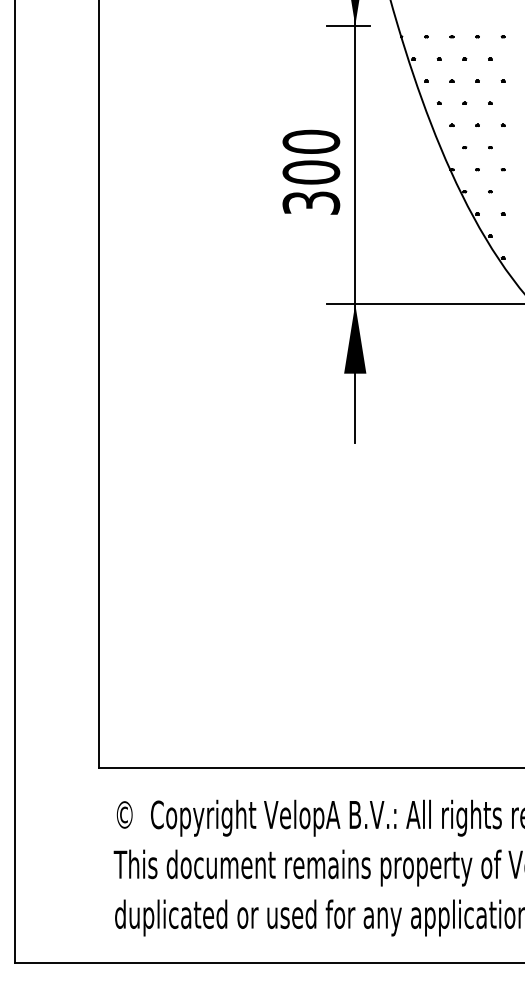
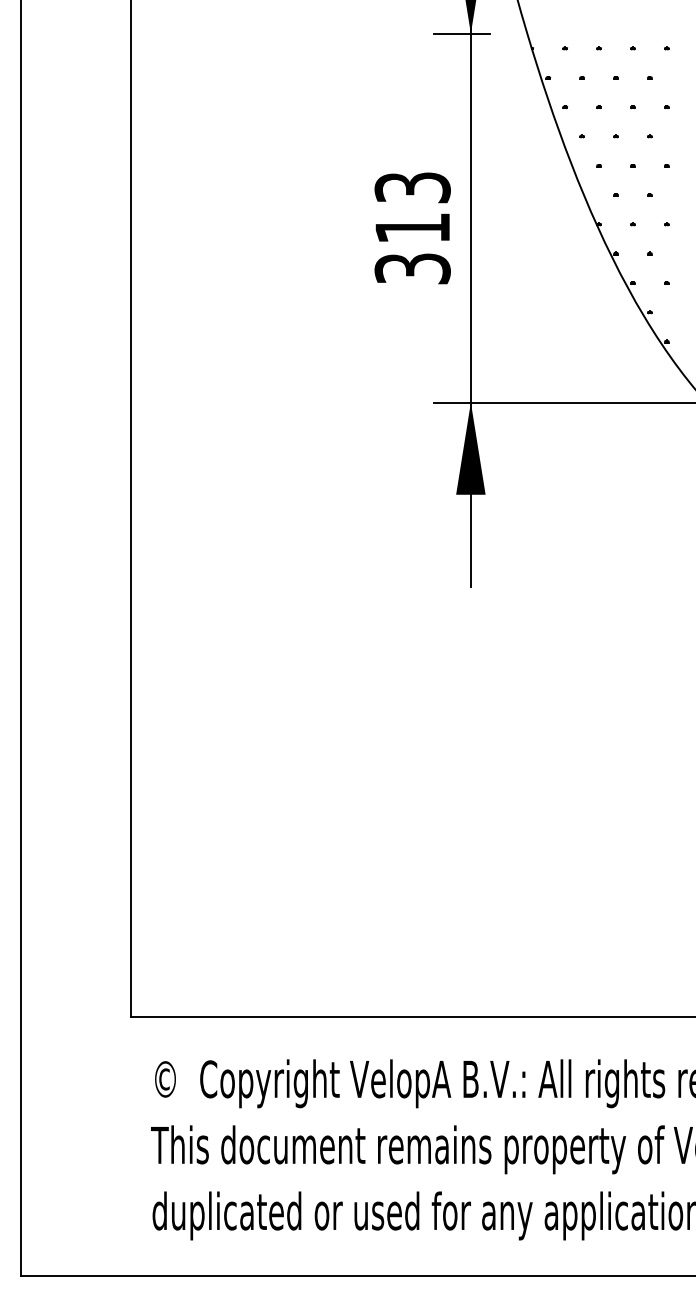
text: (311, 156) -> (412, 207), 300 -> 313

